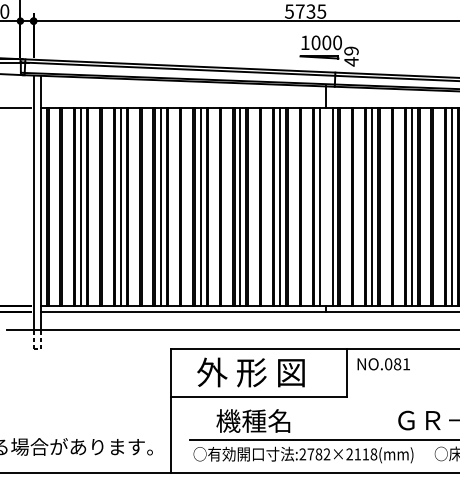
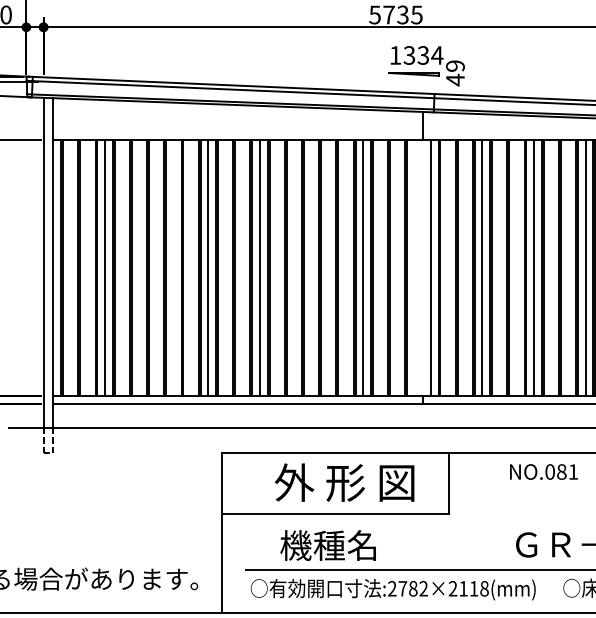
text: (326, 42) -> (423, 55), 1000 -> 1334
line: (120, 206) -> (156, 267), removed
line: (240, 206) -> (311, 267), removed
line: (320, 206) -> (415, 267), removed
text: (383, 364) -> (543, 472), moved
text: (250, 372) -> (344, 482), moved

